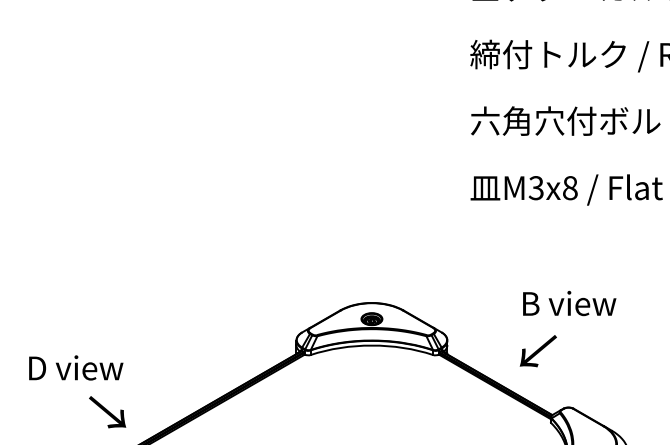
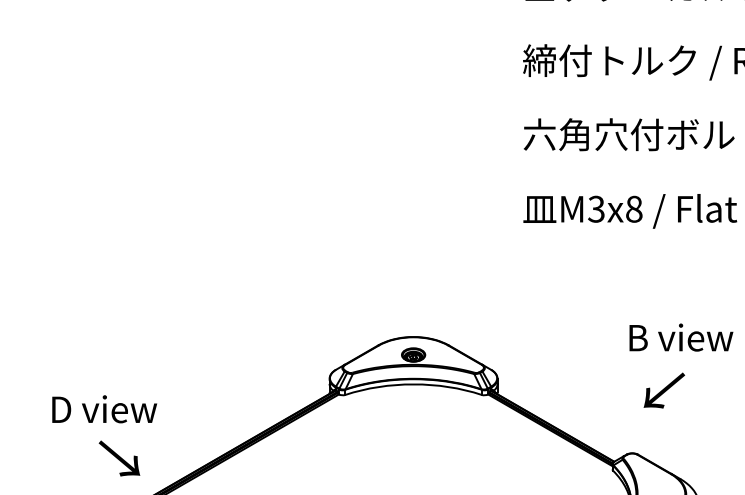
text: (569, 303) -> (681, 337), moved
text: (537, 351) -> (663, 390), moved
text: (76, 367) -> (104, 408), moved

